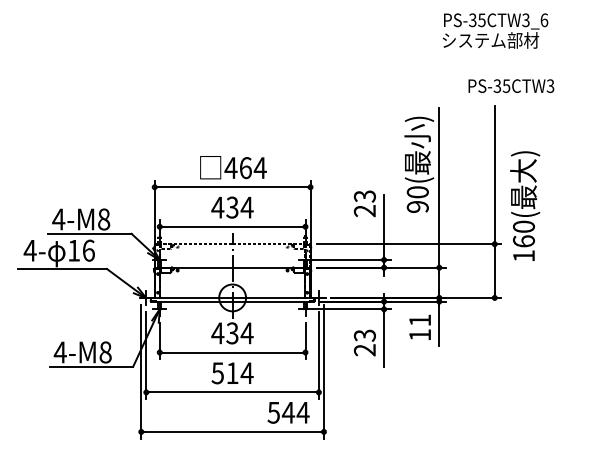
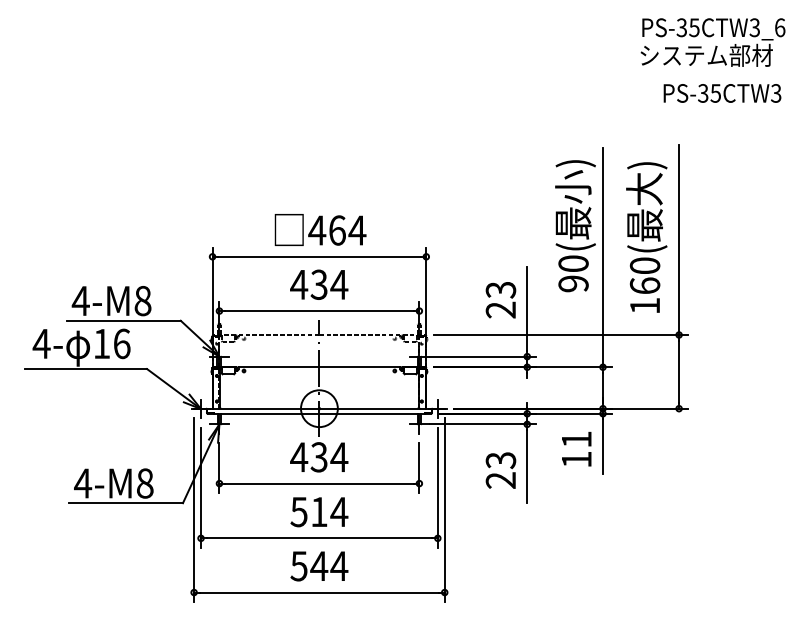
text: (495, 30) -> (713, 41), moved
text: (511, 85) -> (722, 92), moved
text: (364, 203) -> (500, 299), moved
text: (525, 205) -> (647, 236), moved
text: (288, 412) -> (319, 565), moved

